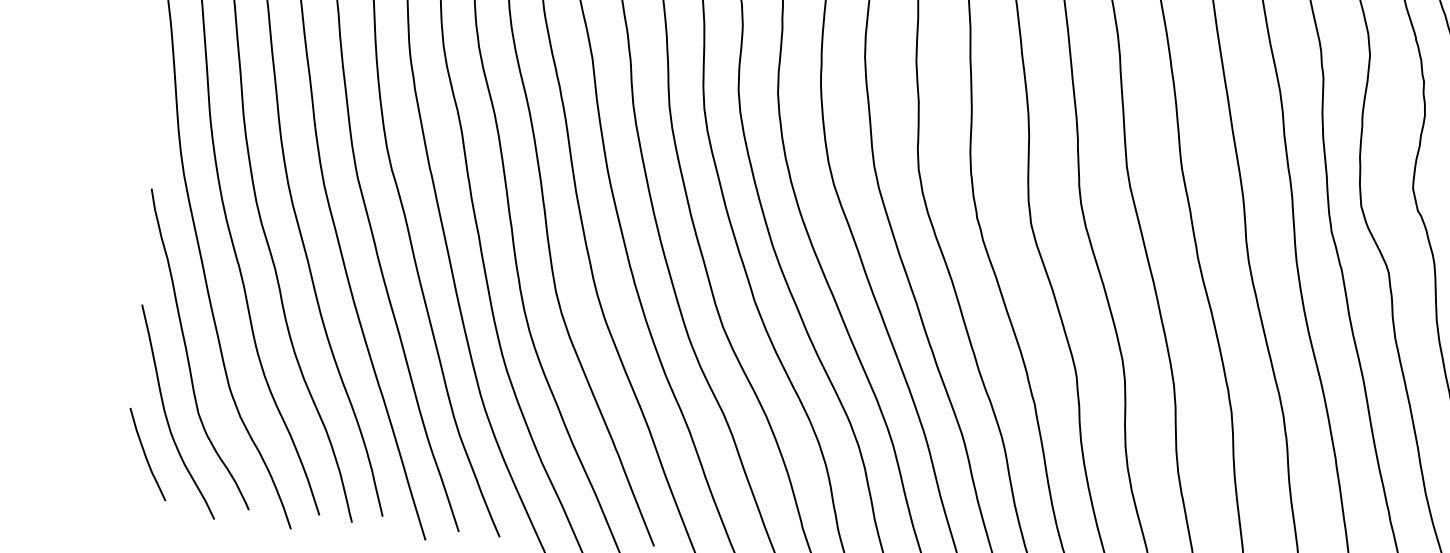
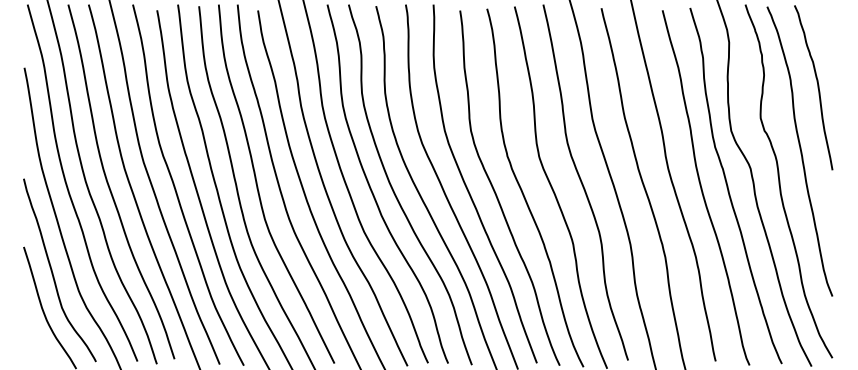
curve: (146, 453) -> (33, 333), removed

